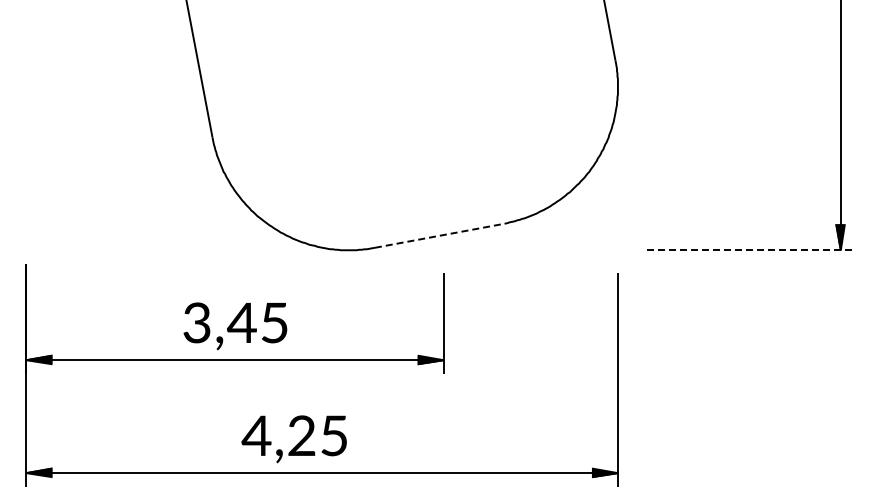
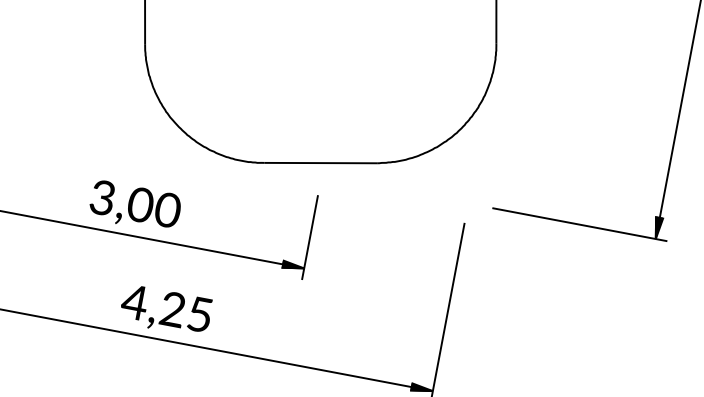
line: (439, 235) -> (320, 162), dashed -> solid
line: (751, 250) -> (580, 225), dashed -> solid
text: (258, 322) -> (154, 207), 3,45 -> 3,00

